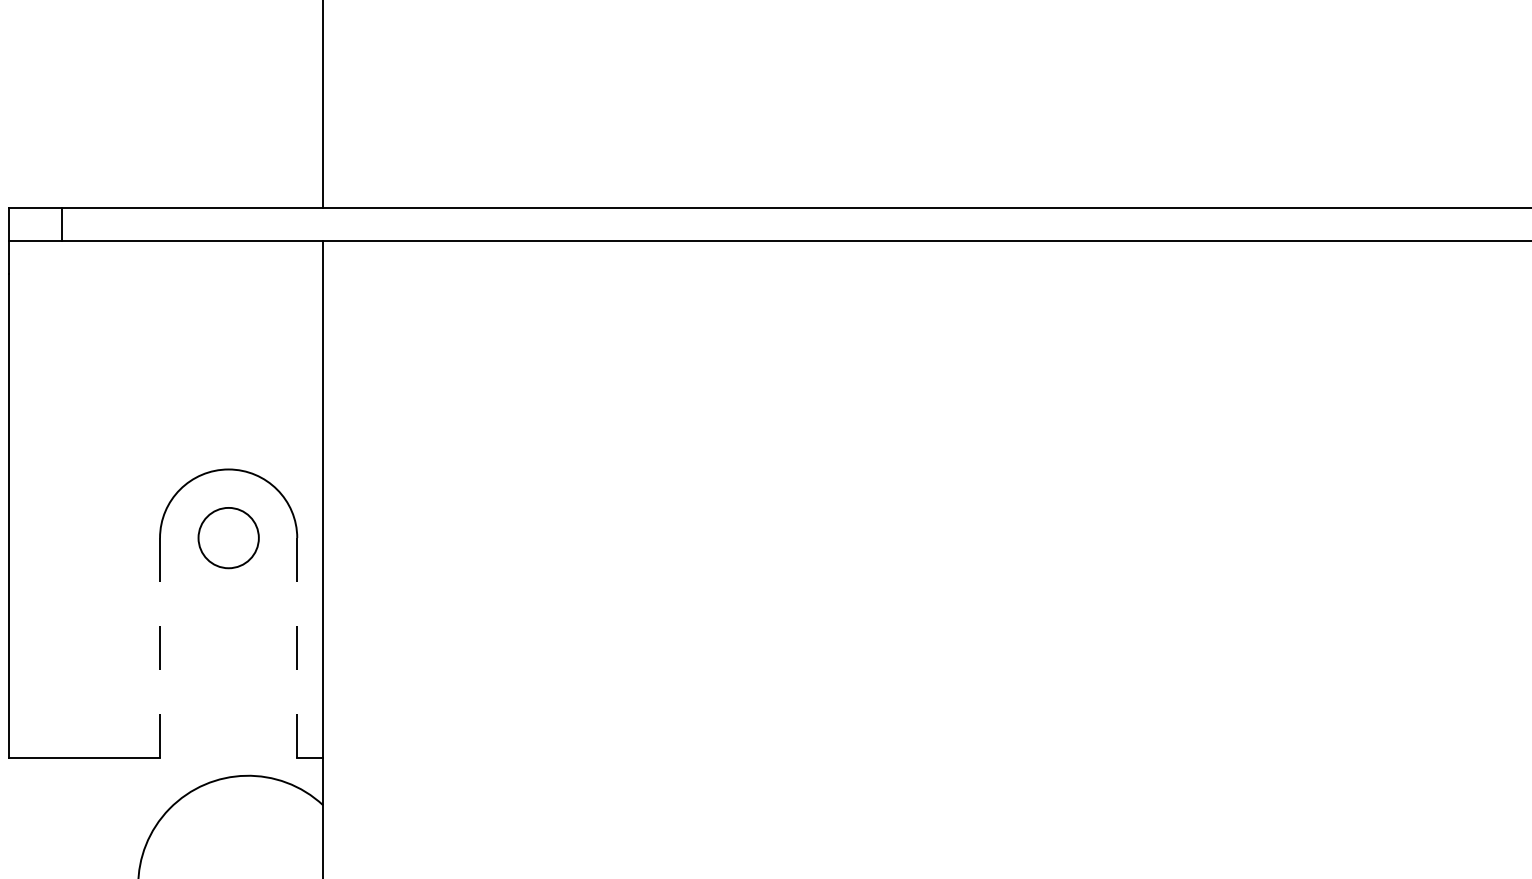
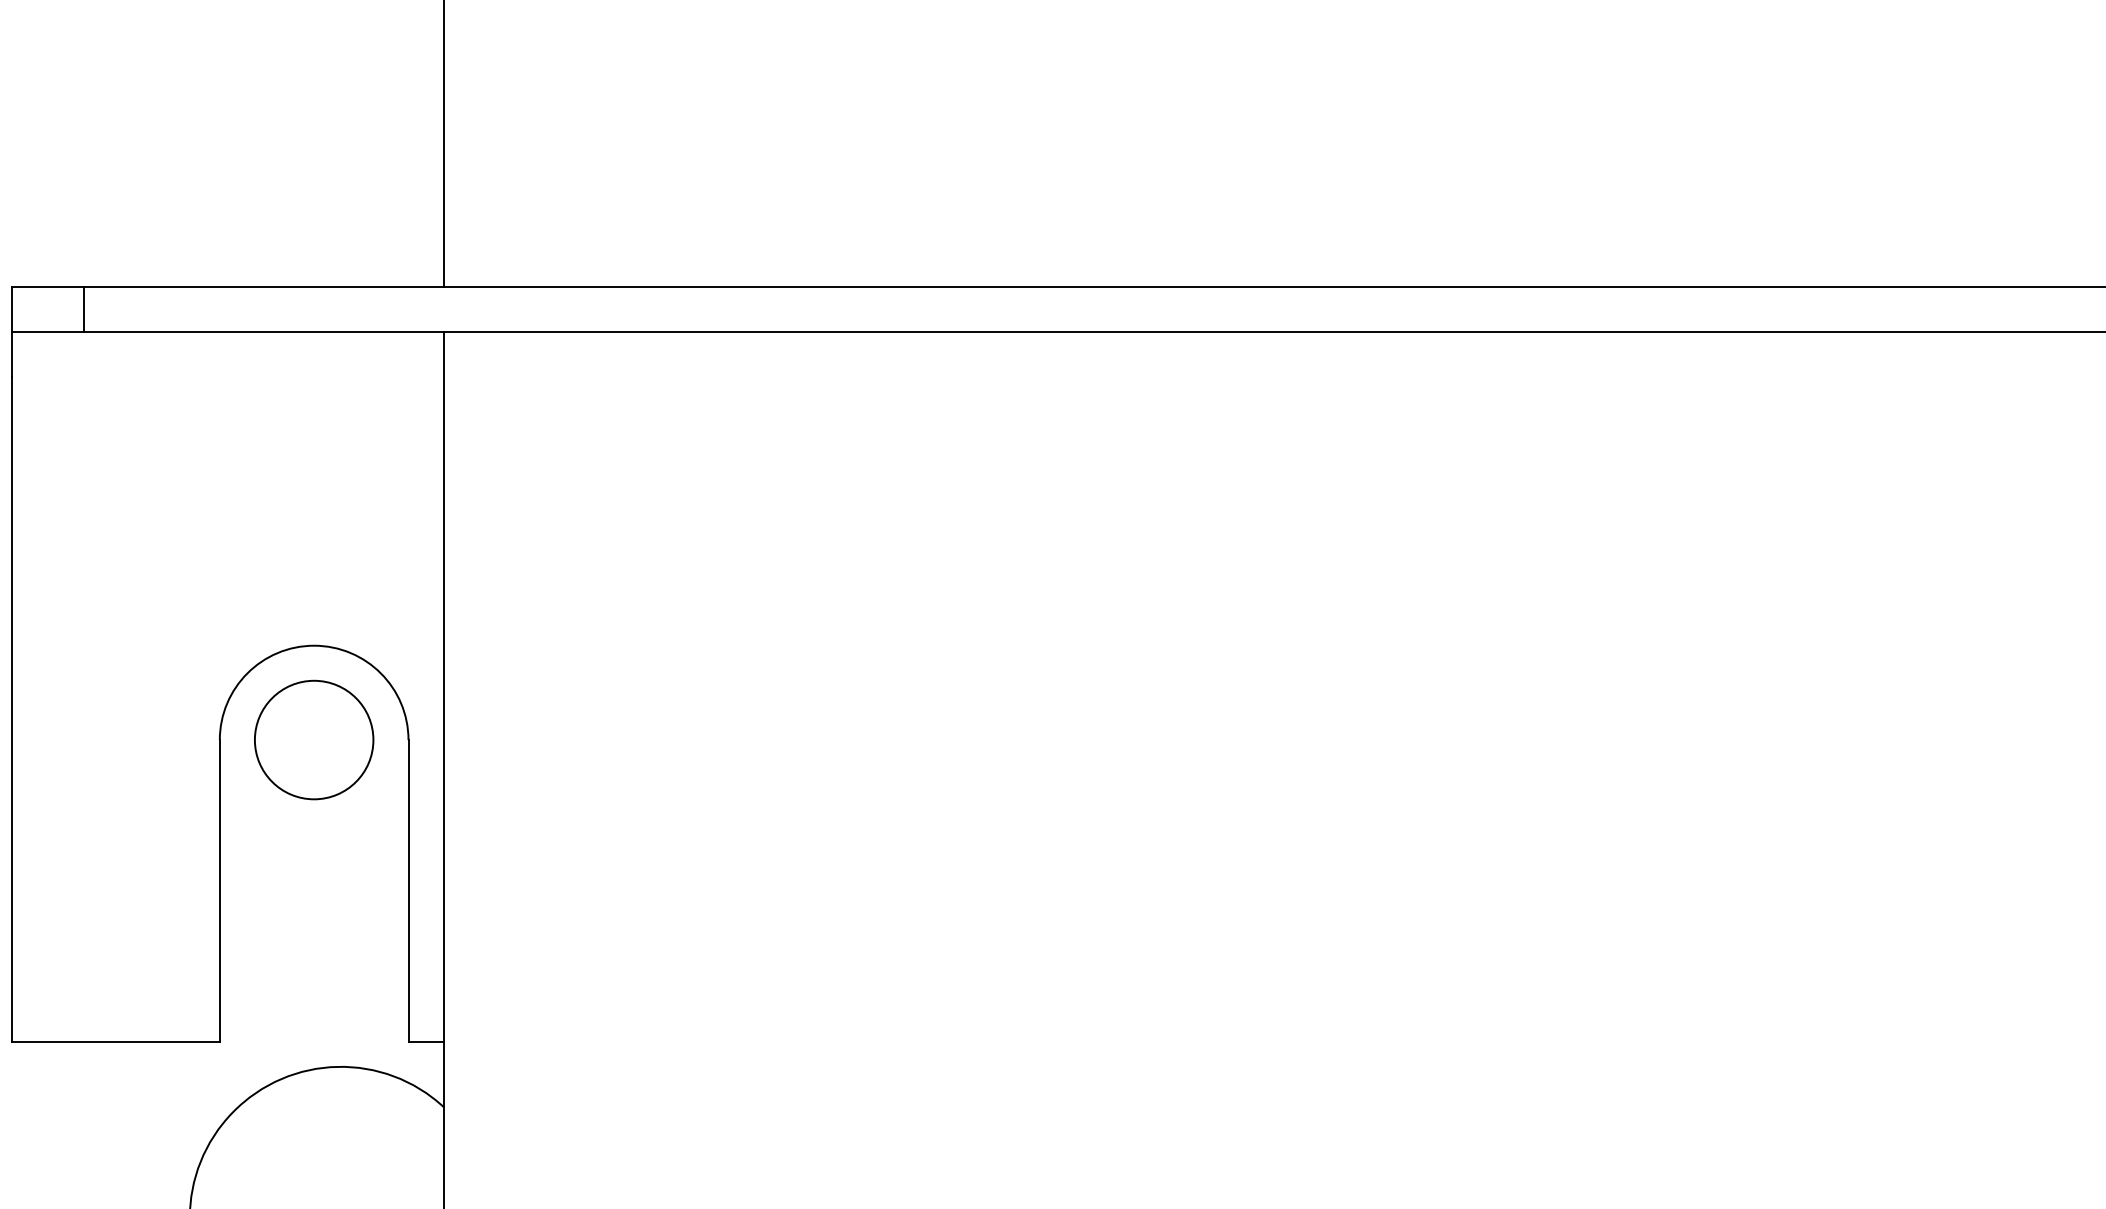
circle: (228, 537) -> (314, 739), size x1.43
line: (159, 647) -> (219, 890), dashed -> solid
line: (297, 648) -> (408, 891), dashed -> solid

